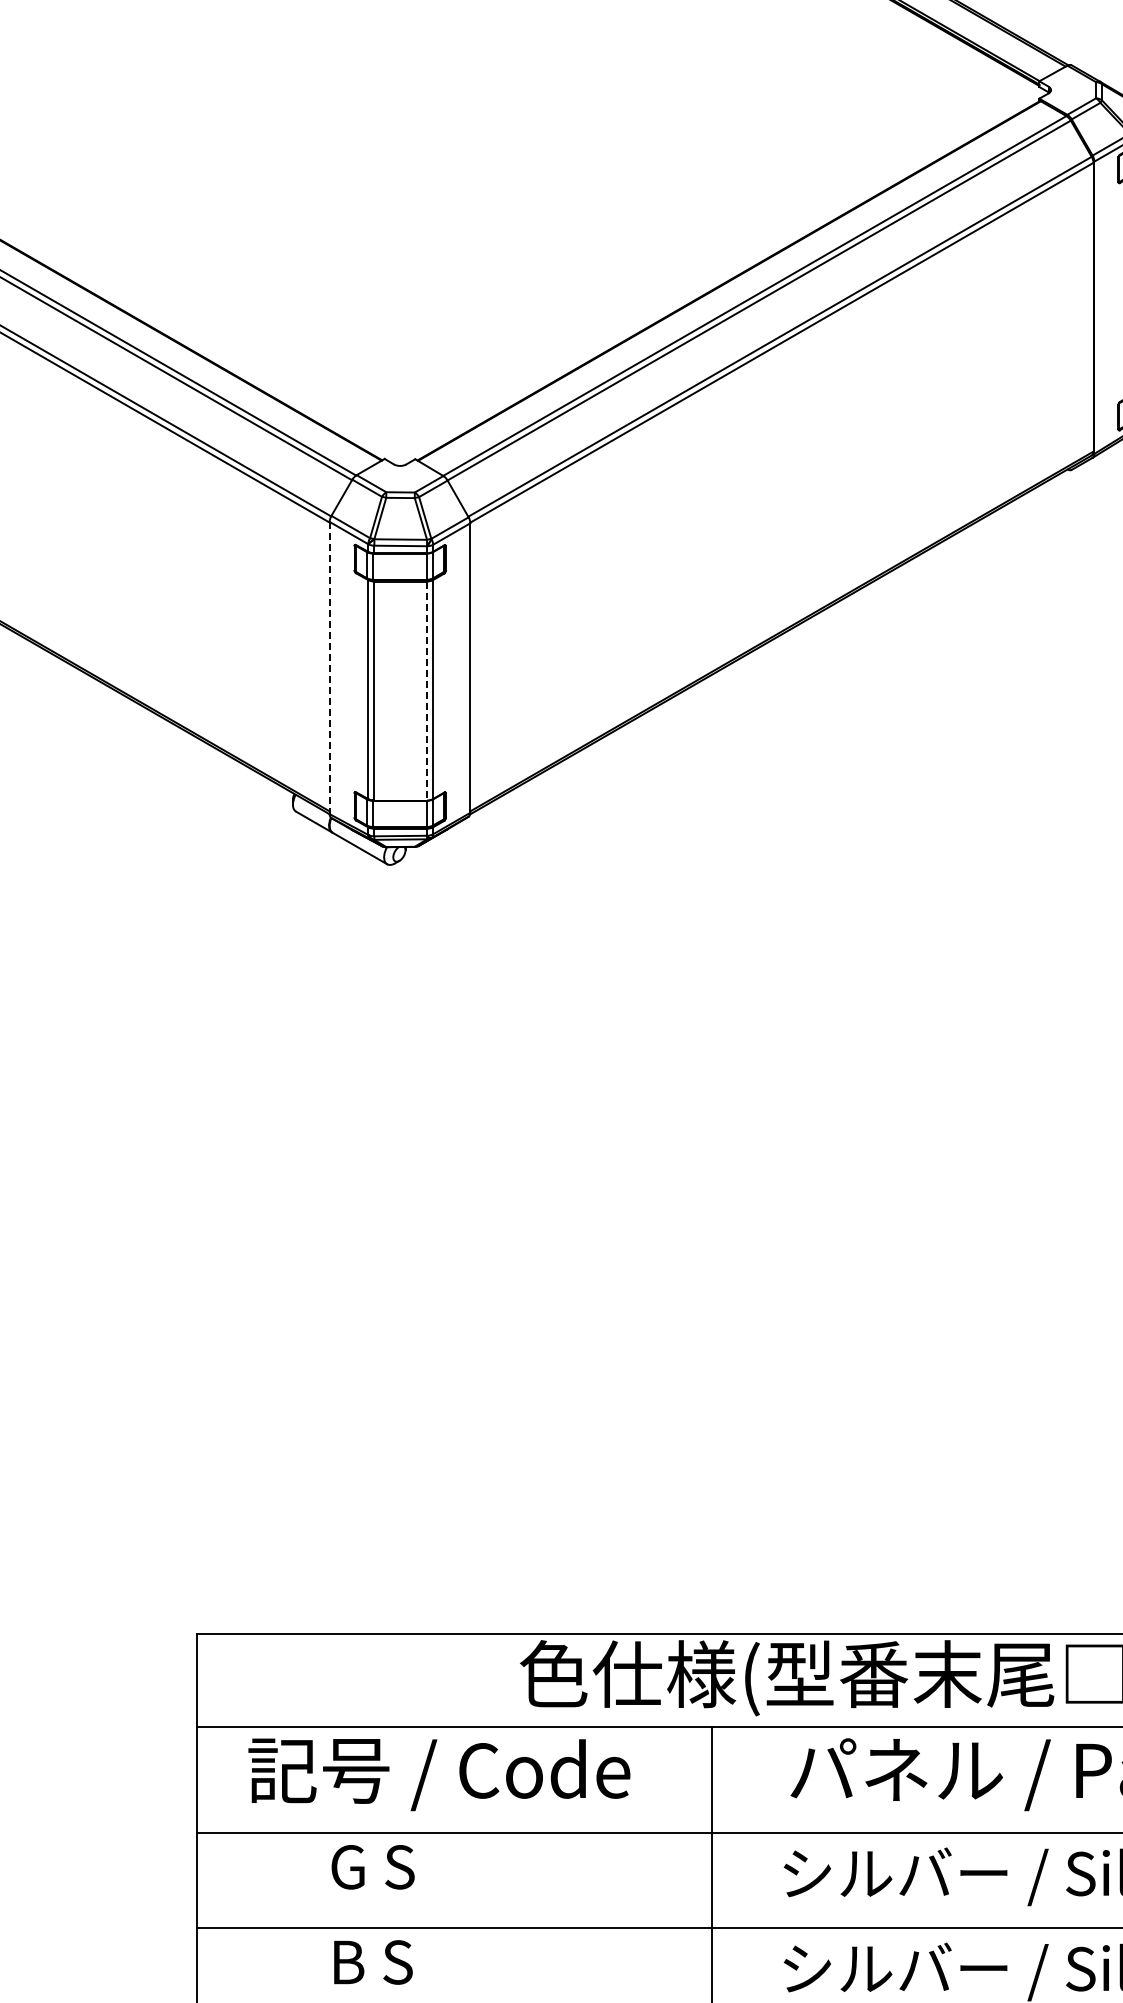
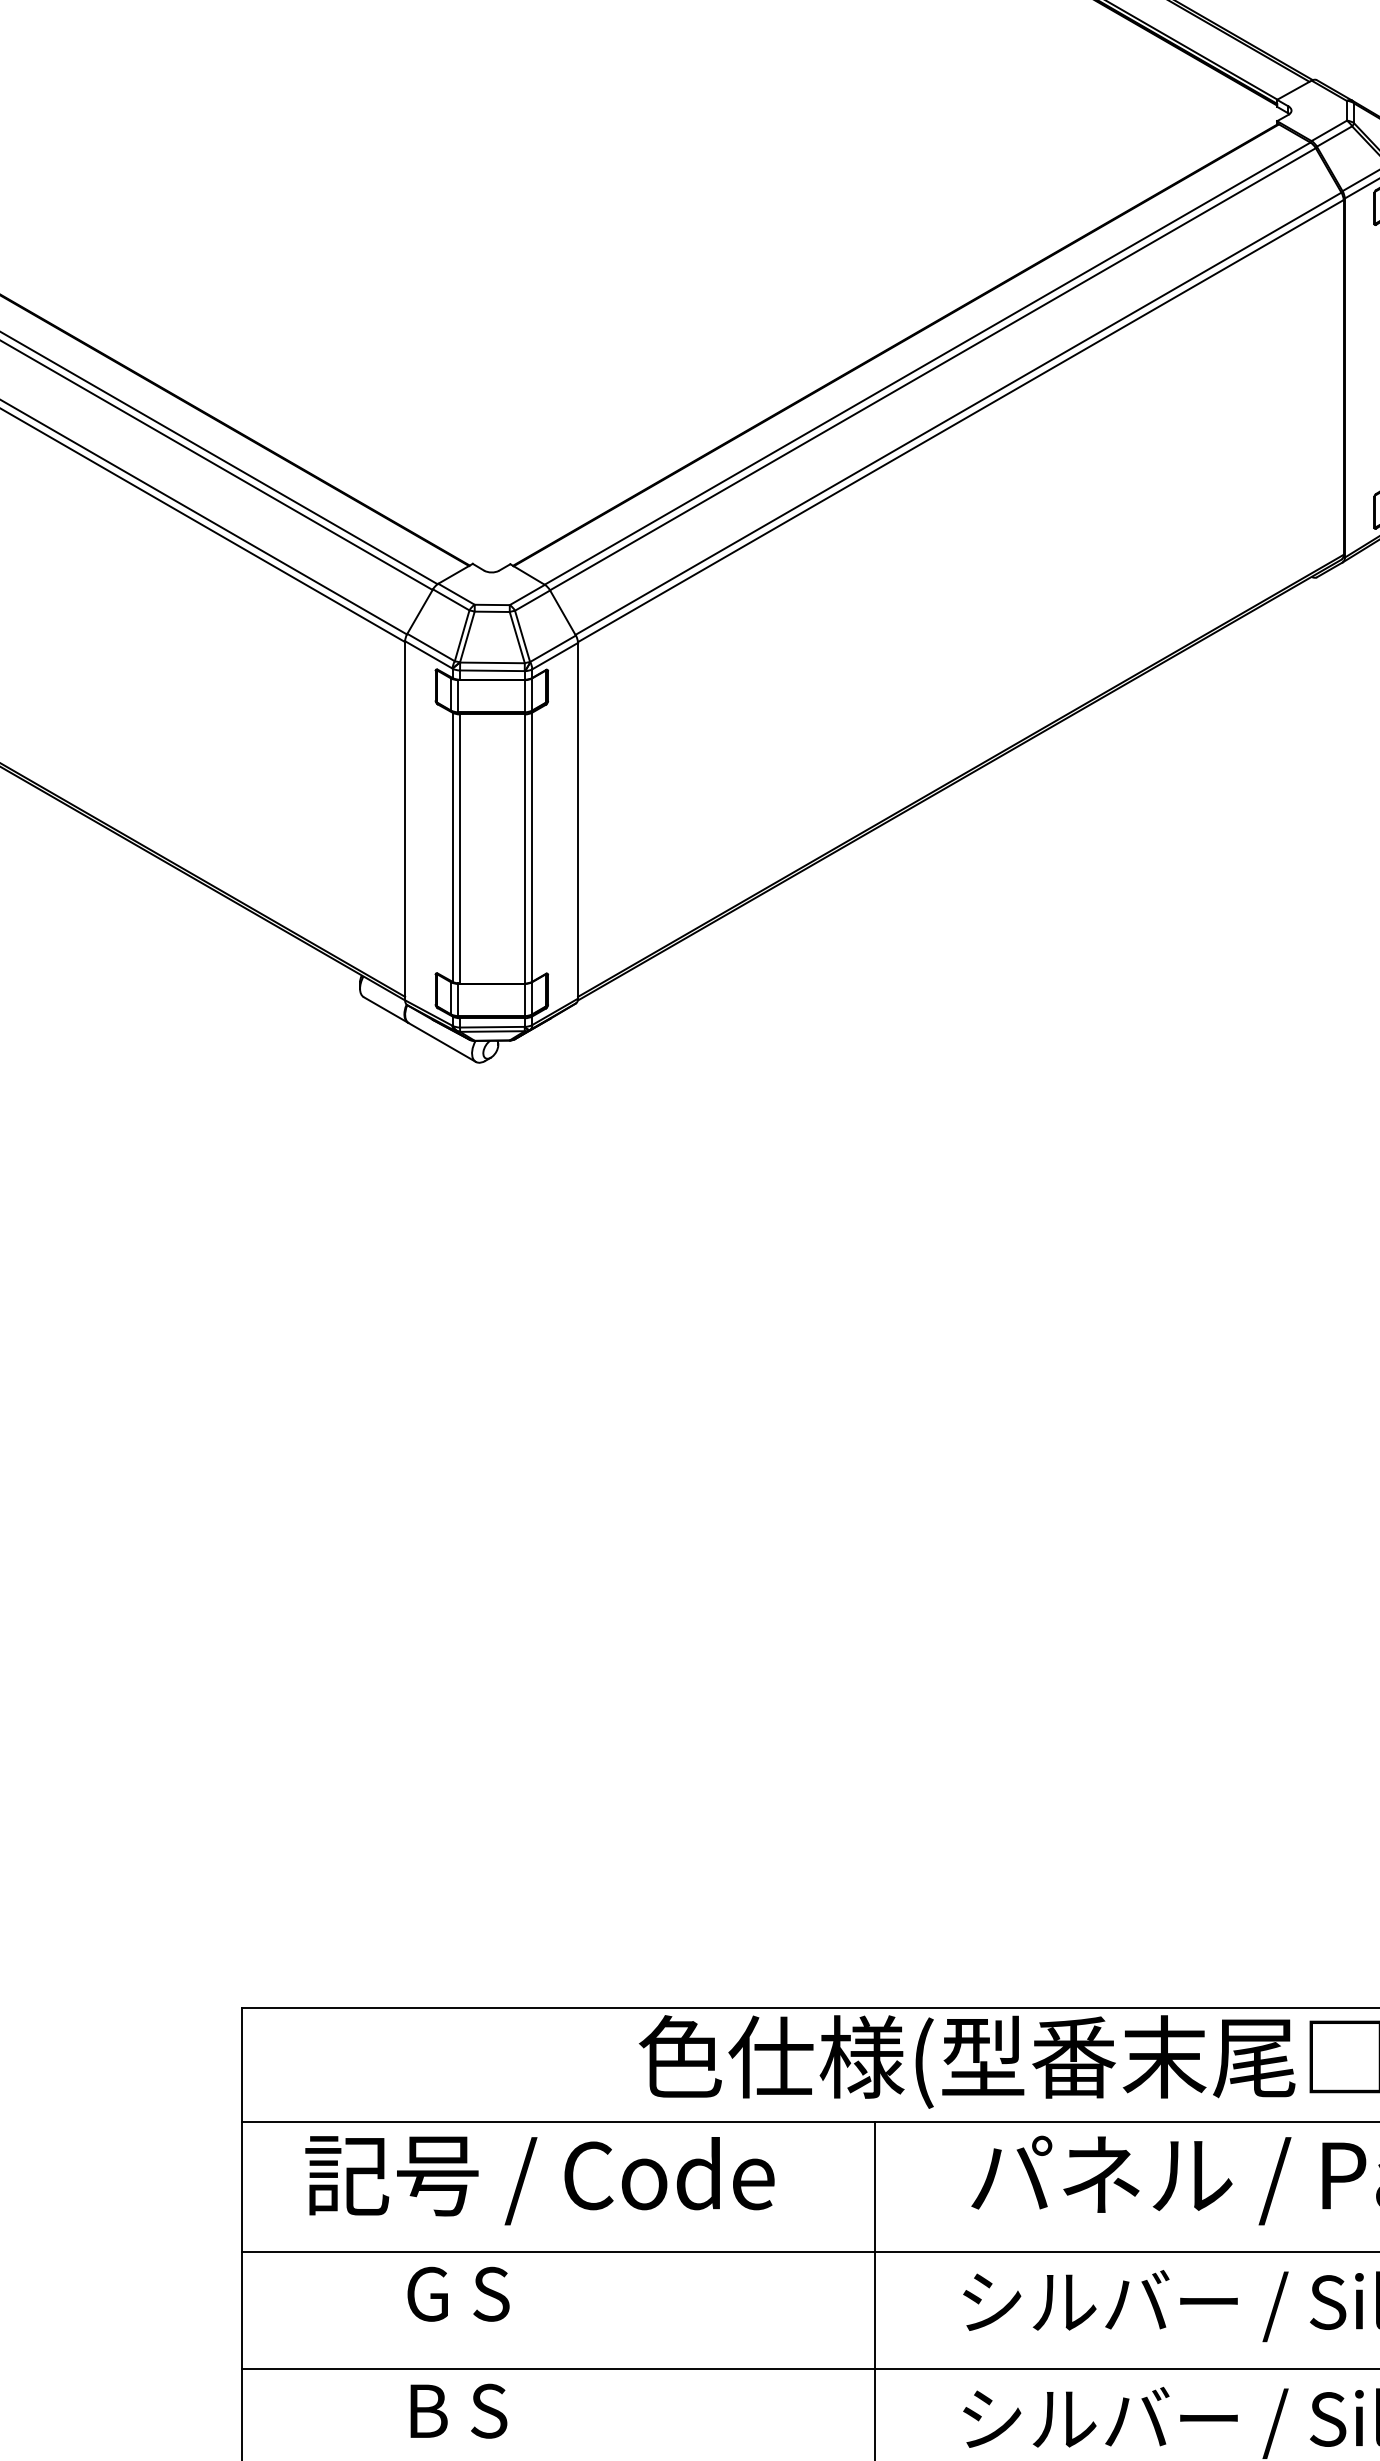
line: (329, 668) -> (404, 821), dashed -> solid
line: (427, 691) -> (525, 849), dashed -> solid

